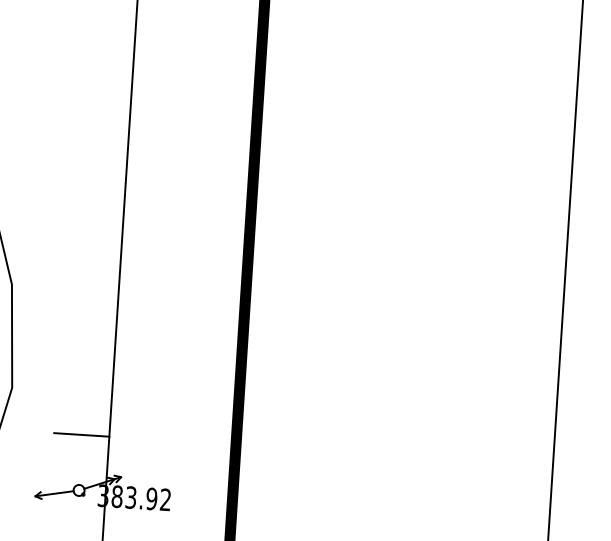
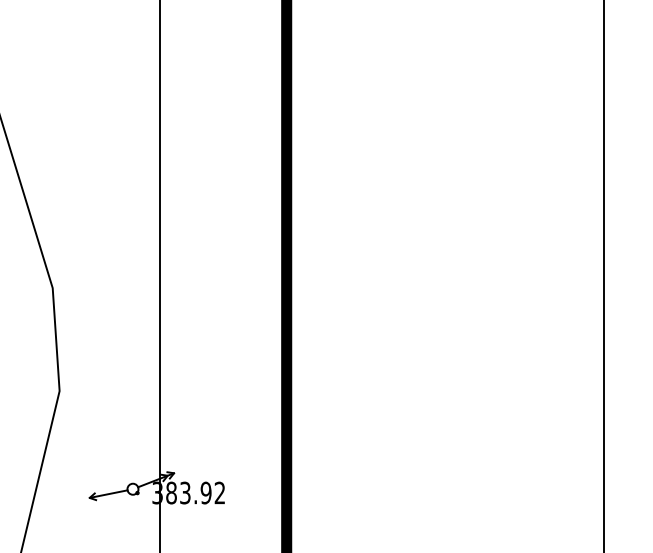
line: (81, 434) -> (131, 433), removed

